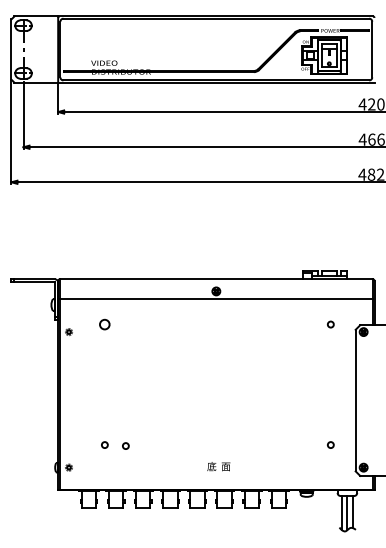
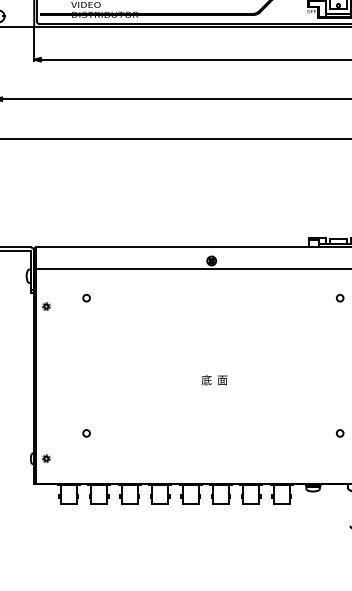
circle: (104, 324) -> (86, 298), size x0.62
circle: (125, 445) -> (109, 433), removed
text: (218, 466) -> (214, 380), moved

